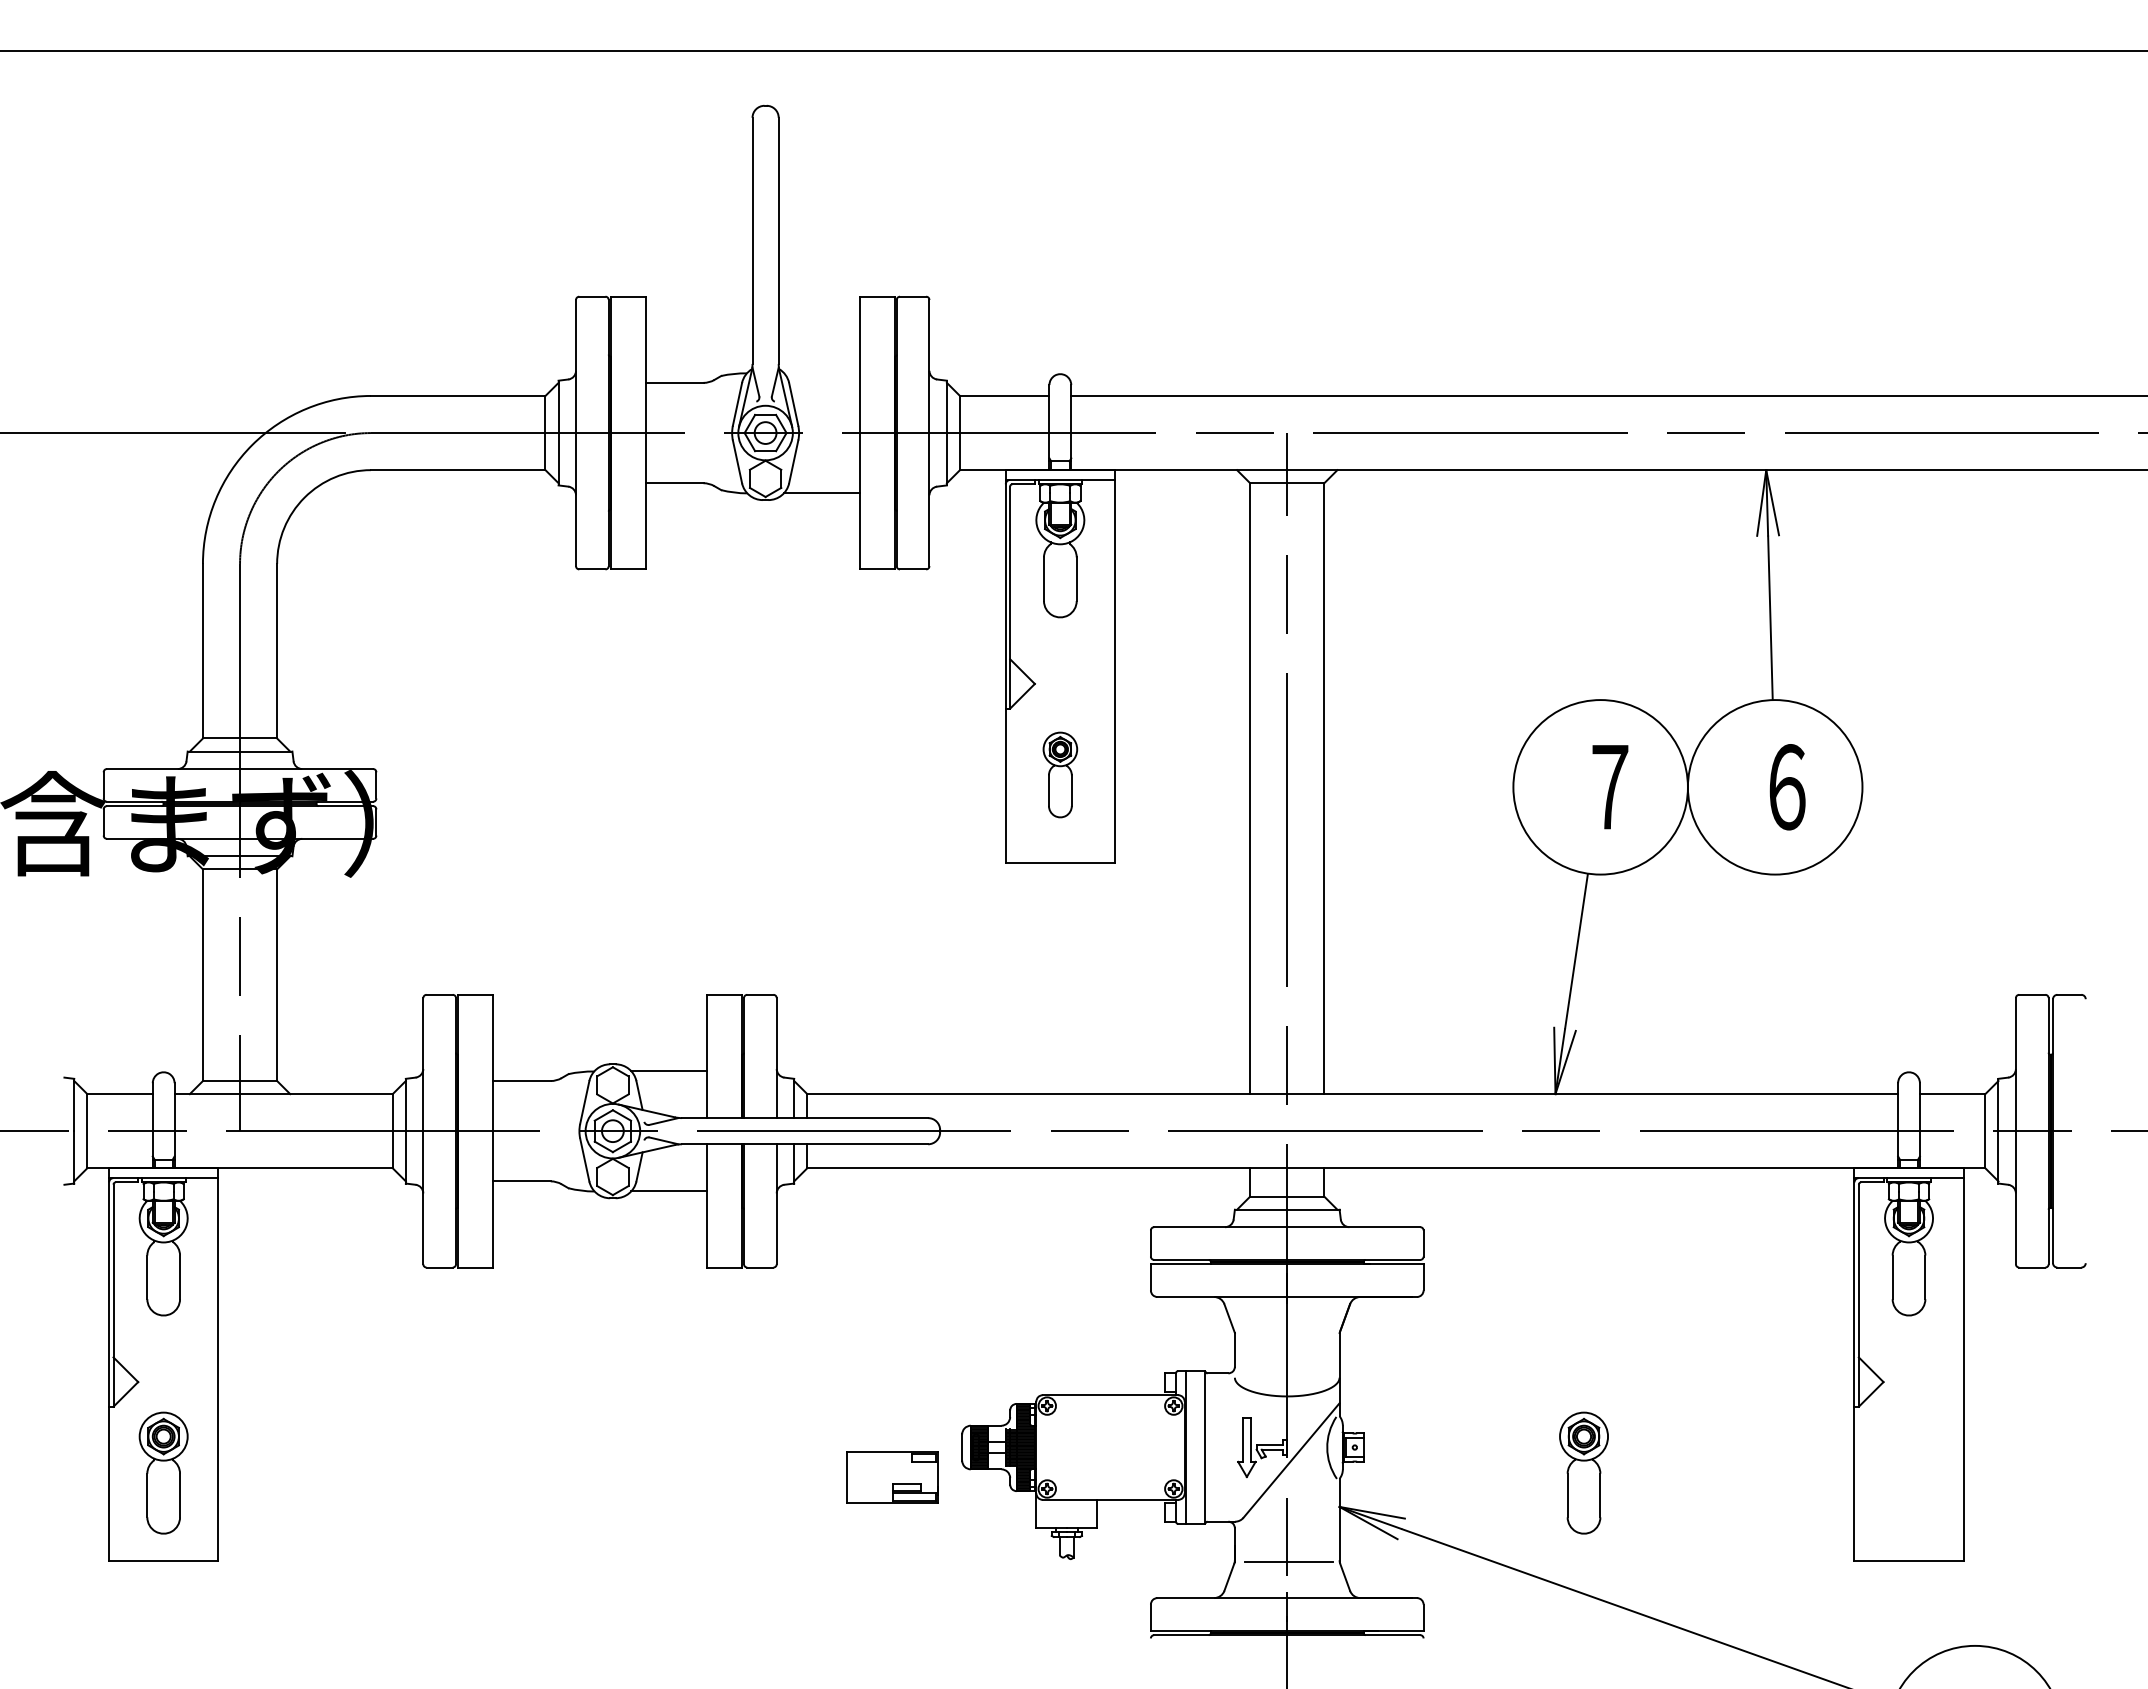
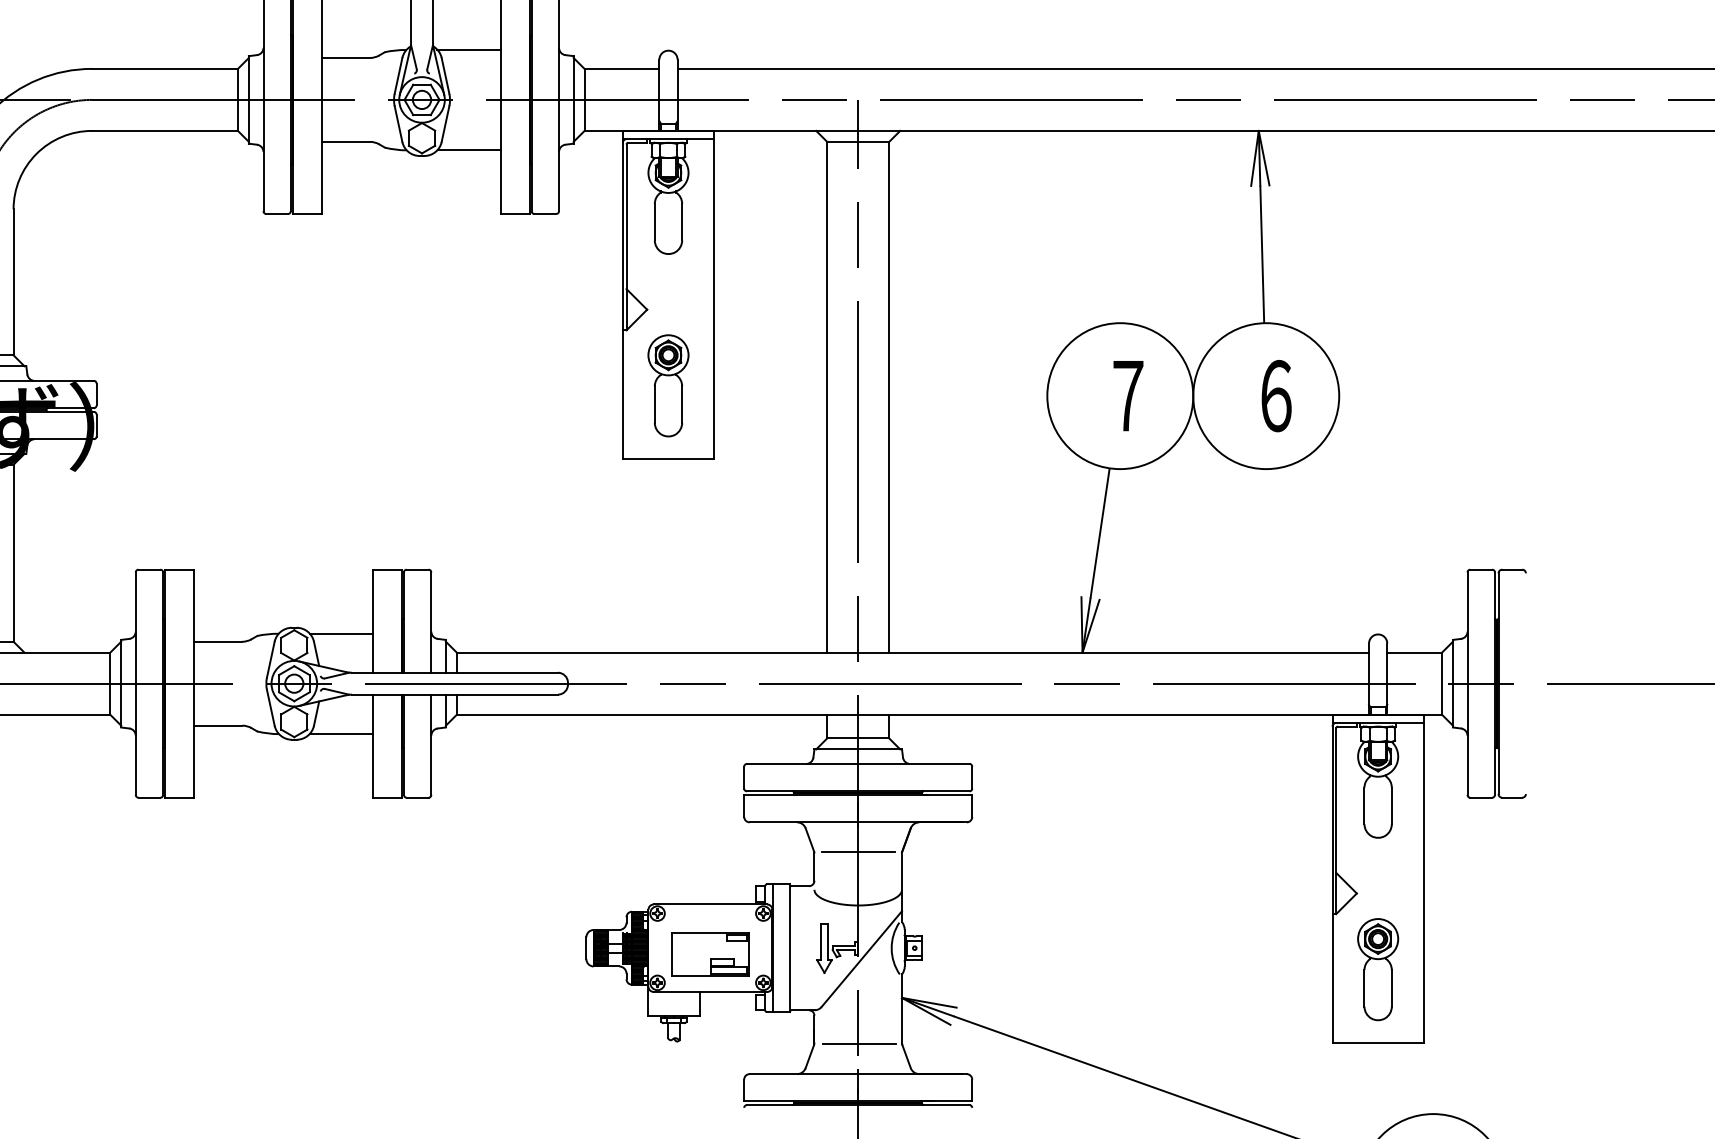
line: (821, 373) -> (468, 50), added
part: (1060, 774) -> (668, 385), size x1.43
line: (1287, 1332) -> (858, 852), added
part: (1583, 1472) -> (1377, 969), moved
part: (892, 1477) -> (710, 954), moved

